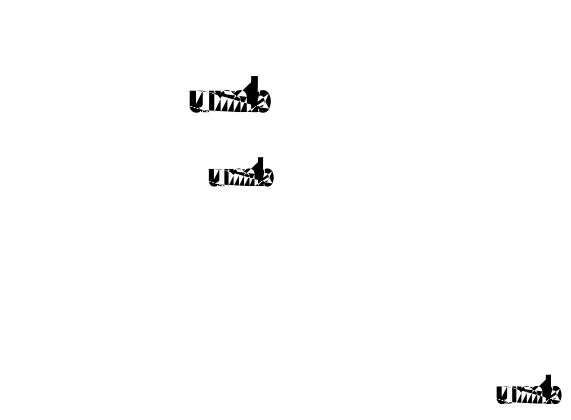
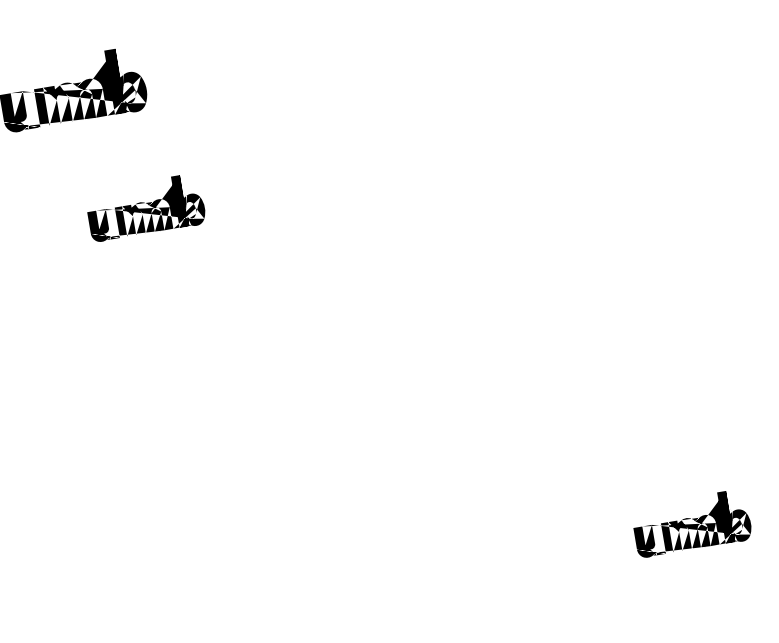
part: (240, 171) -> (144, 207), moved

